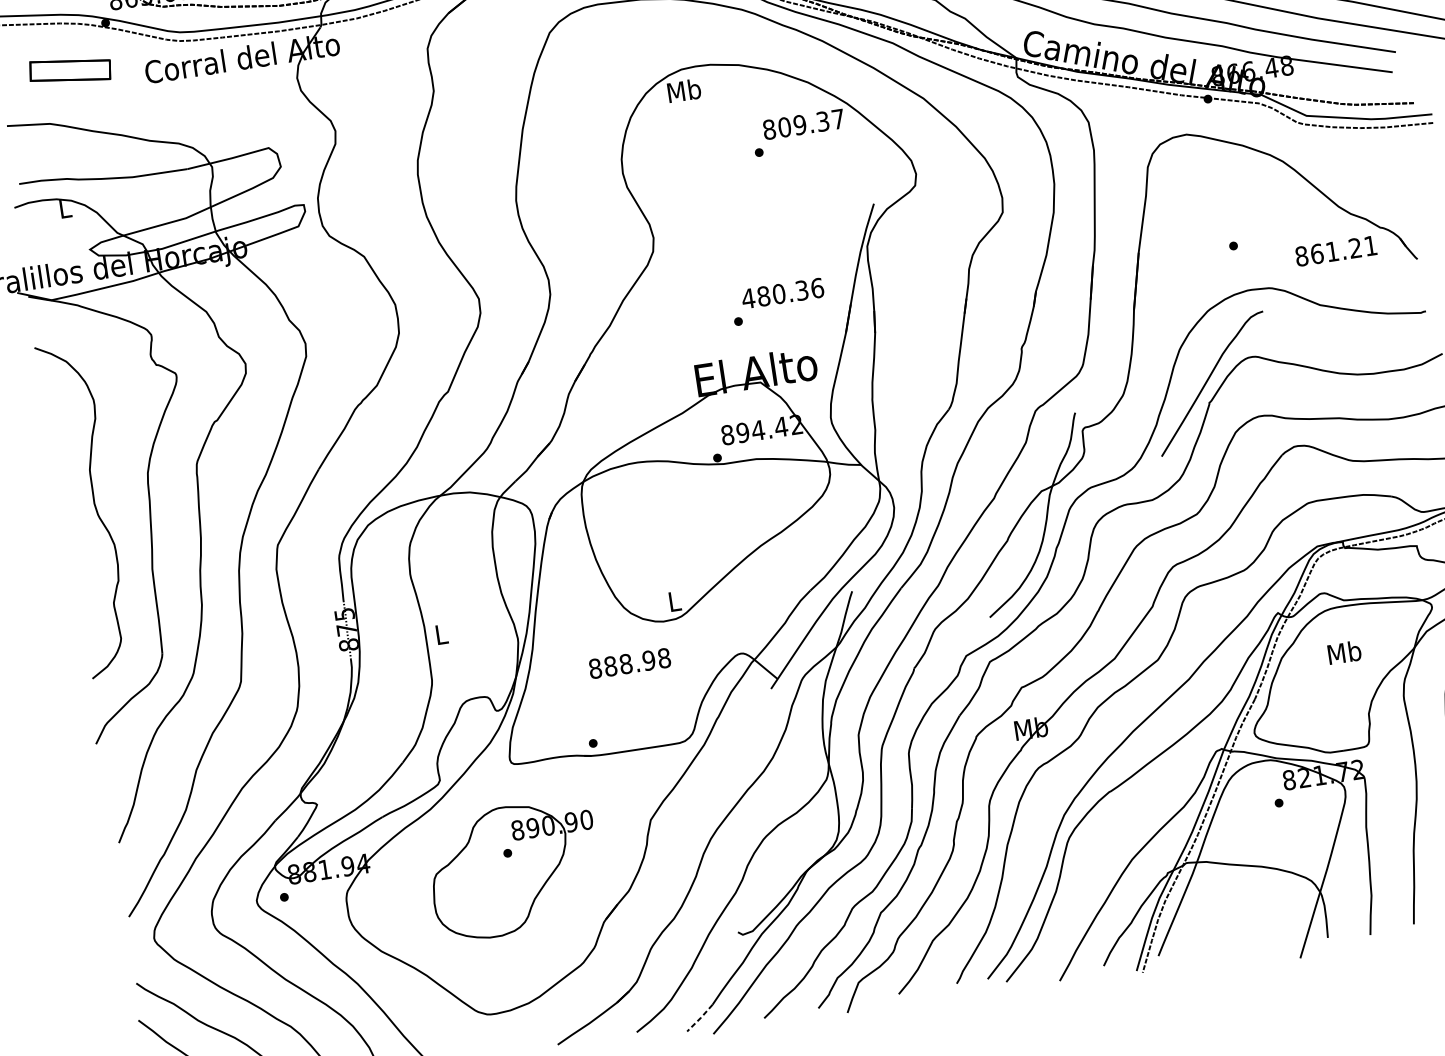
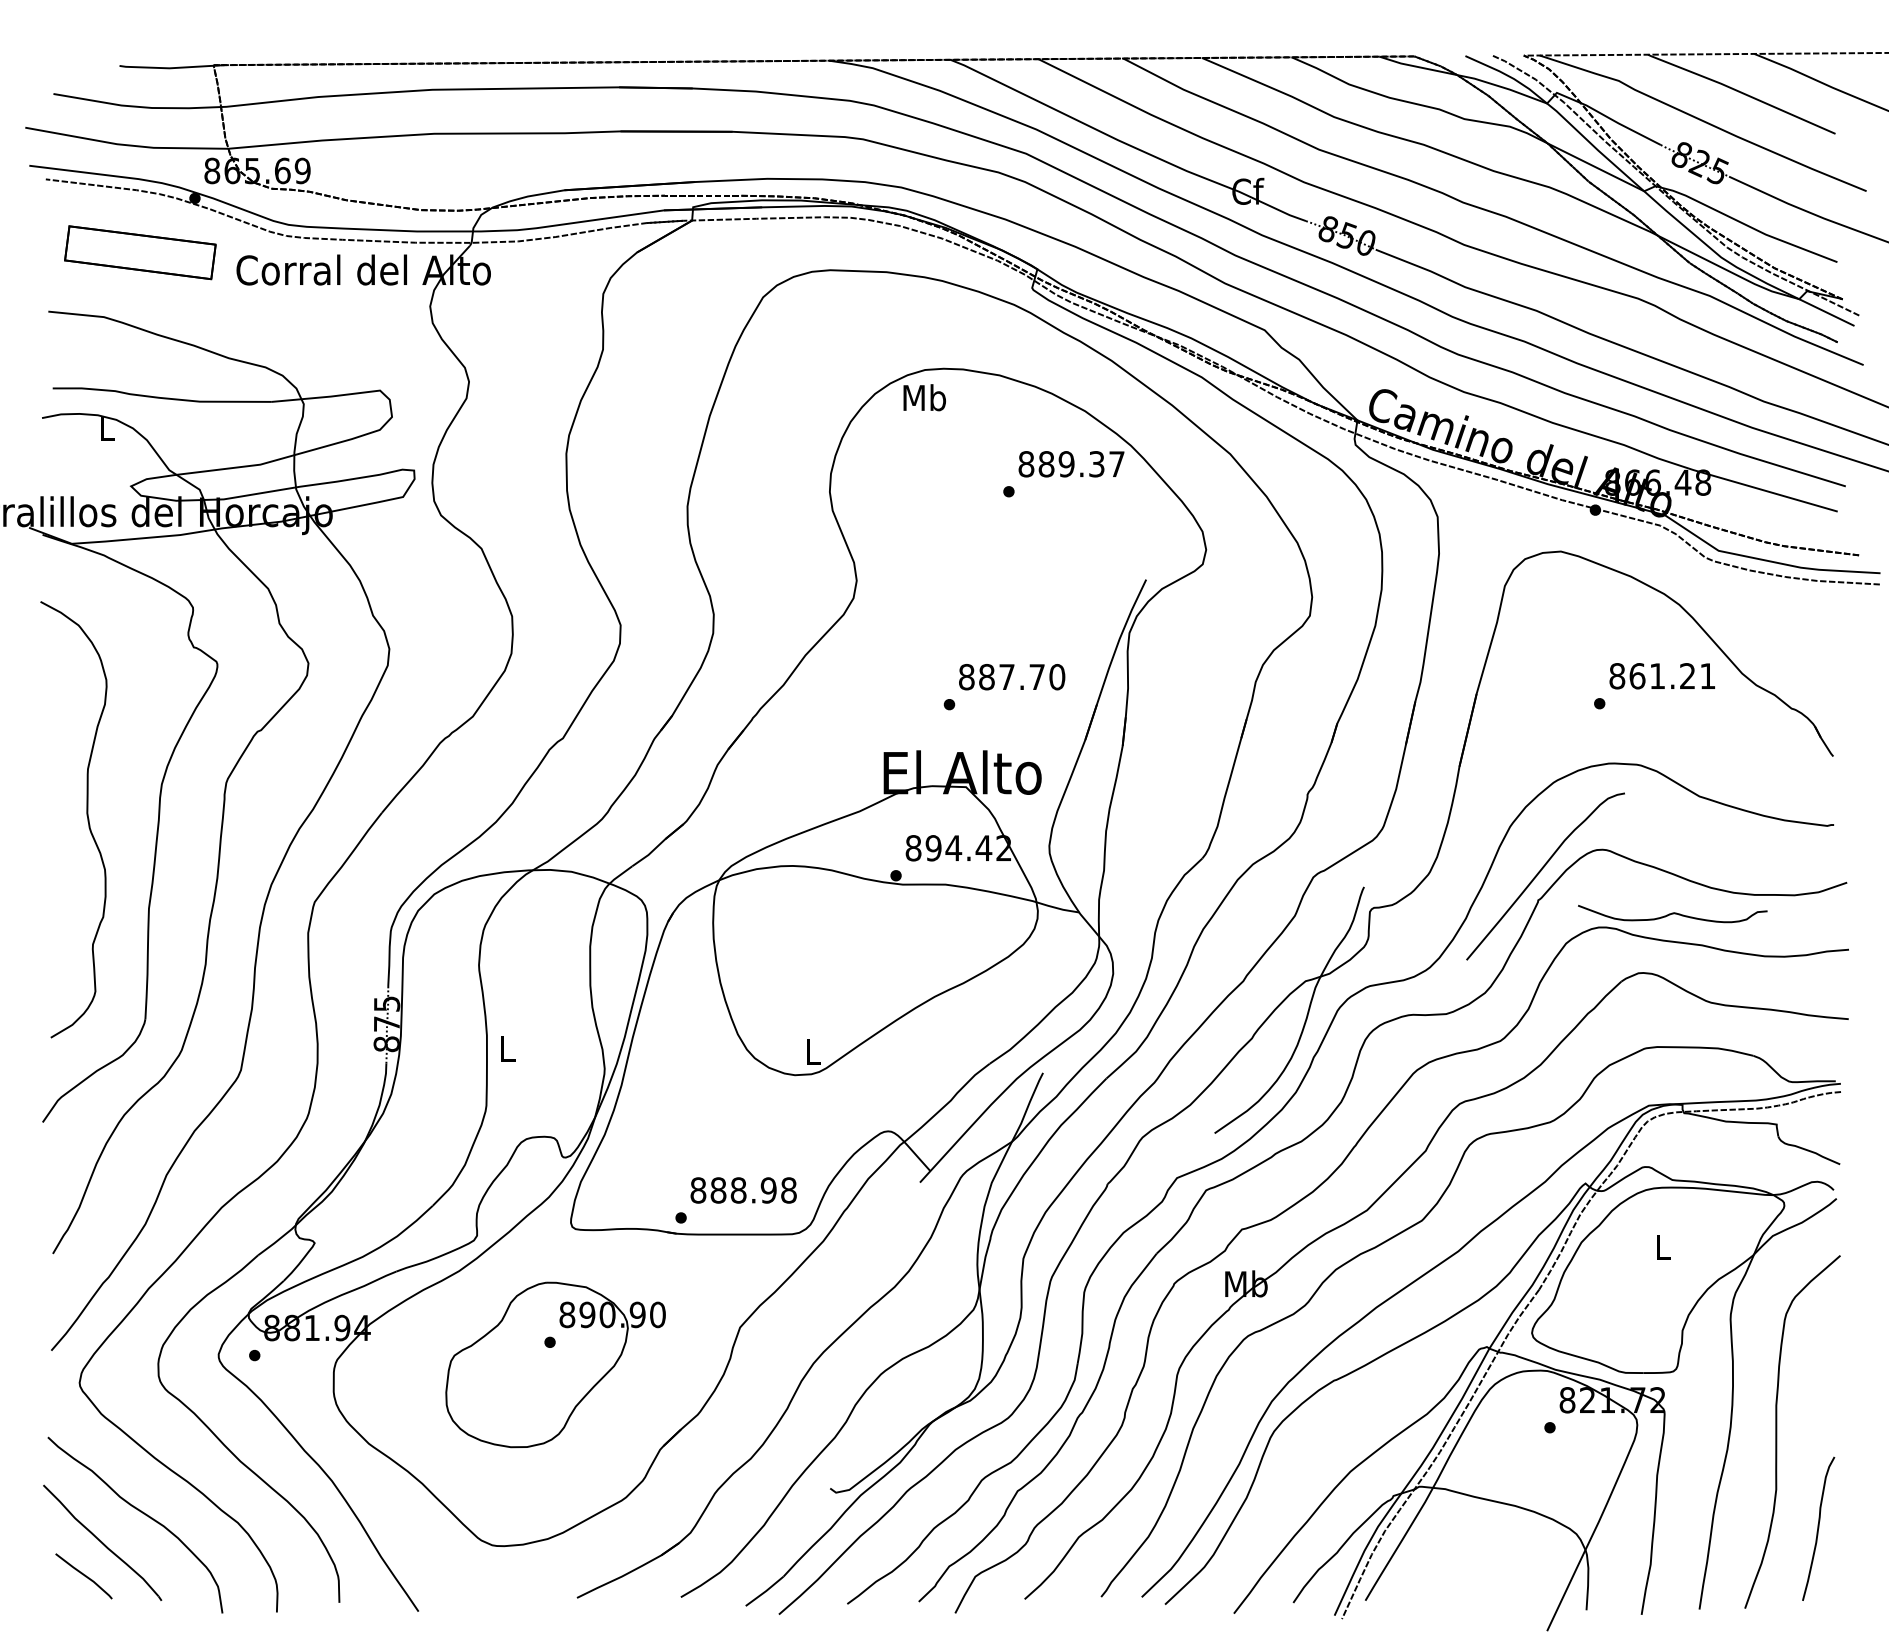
part: (70, 70) -> (140, 252), size x1.43
text: (784, 127) -> (1046, 464), 809.37 -> 889.37
text: (1335, 251) -> (1661, 676), moved
text: (782, 293) -> (1011, 676), 480.36 -> 887.70
curve: (1313, 398) -> (1672, 914), added
text: (1344, 652) -> (1663, 1246), Mb -> L
text: (629, 663) -> (743, 1190), moved
line: (700, 1018) -> (765, 1591), dashed -> solid

